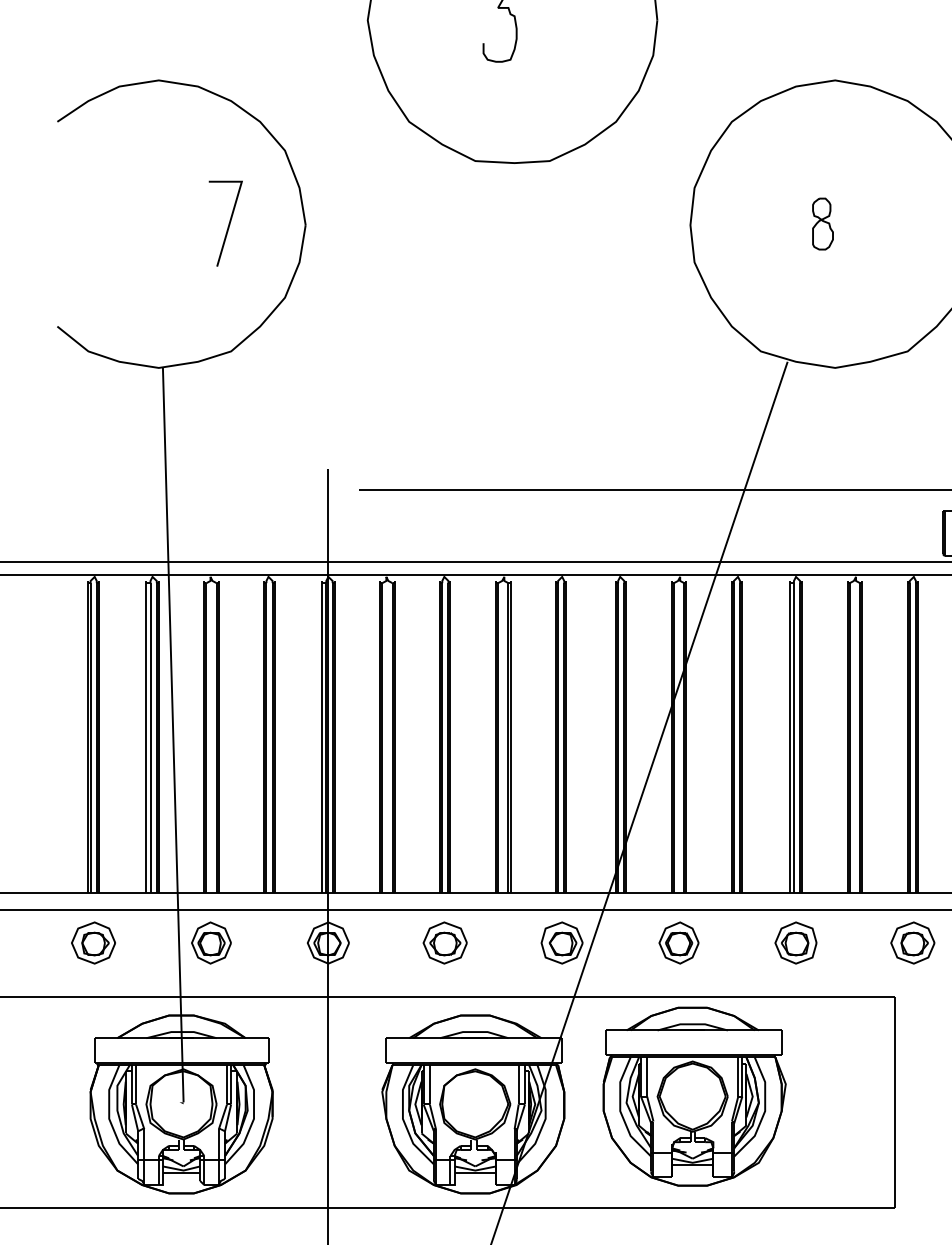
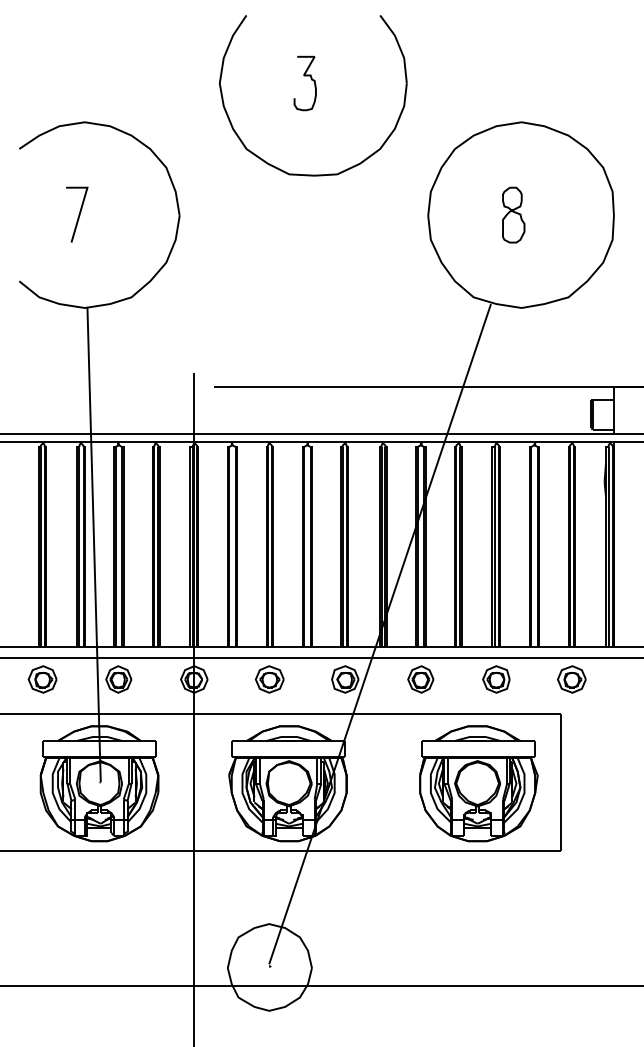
line: (228, 223) -> (78, 214), moved
part: (822, 223) -> (513, 214), size x1.67
part: (693, 1096) -> (478, 783), moved

